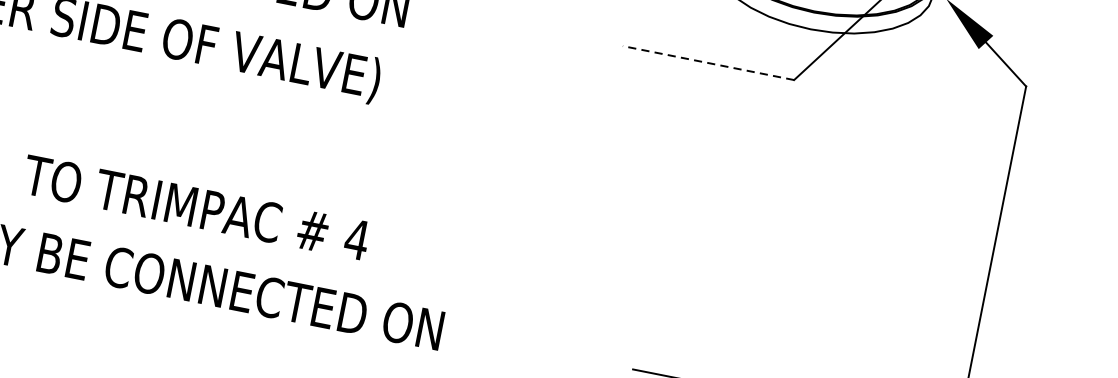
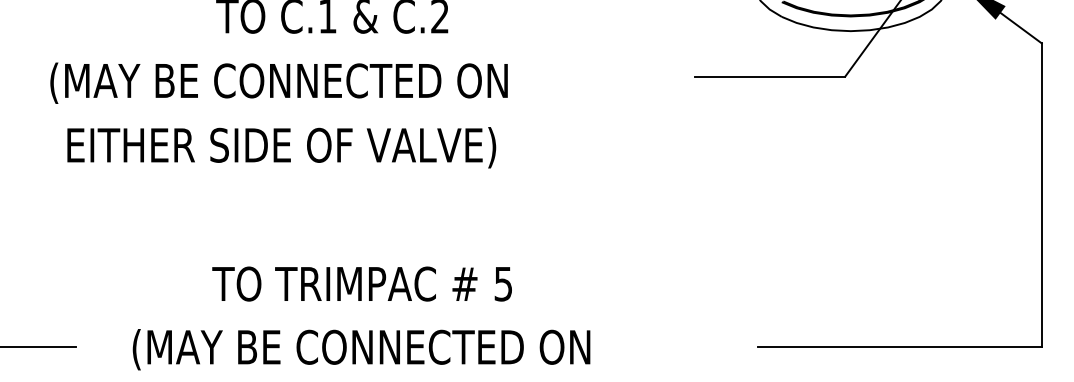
line: (708, 62) -> (770, 76), dashed -> solid
text: (356, 240) -> (503, 284), 4 -> 5

